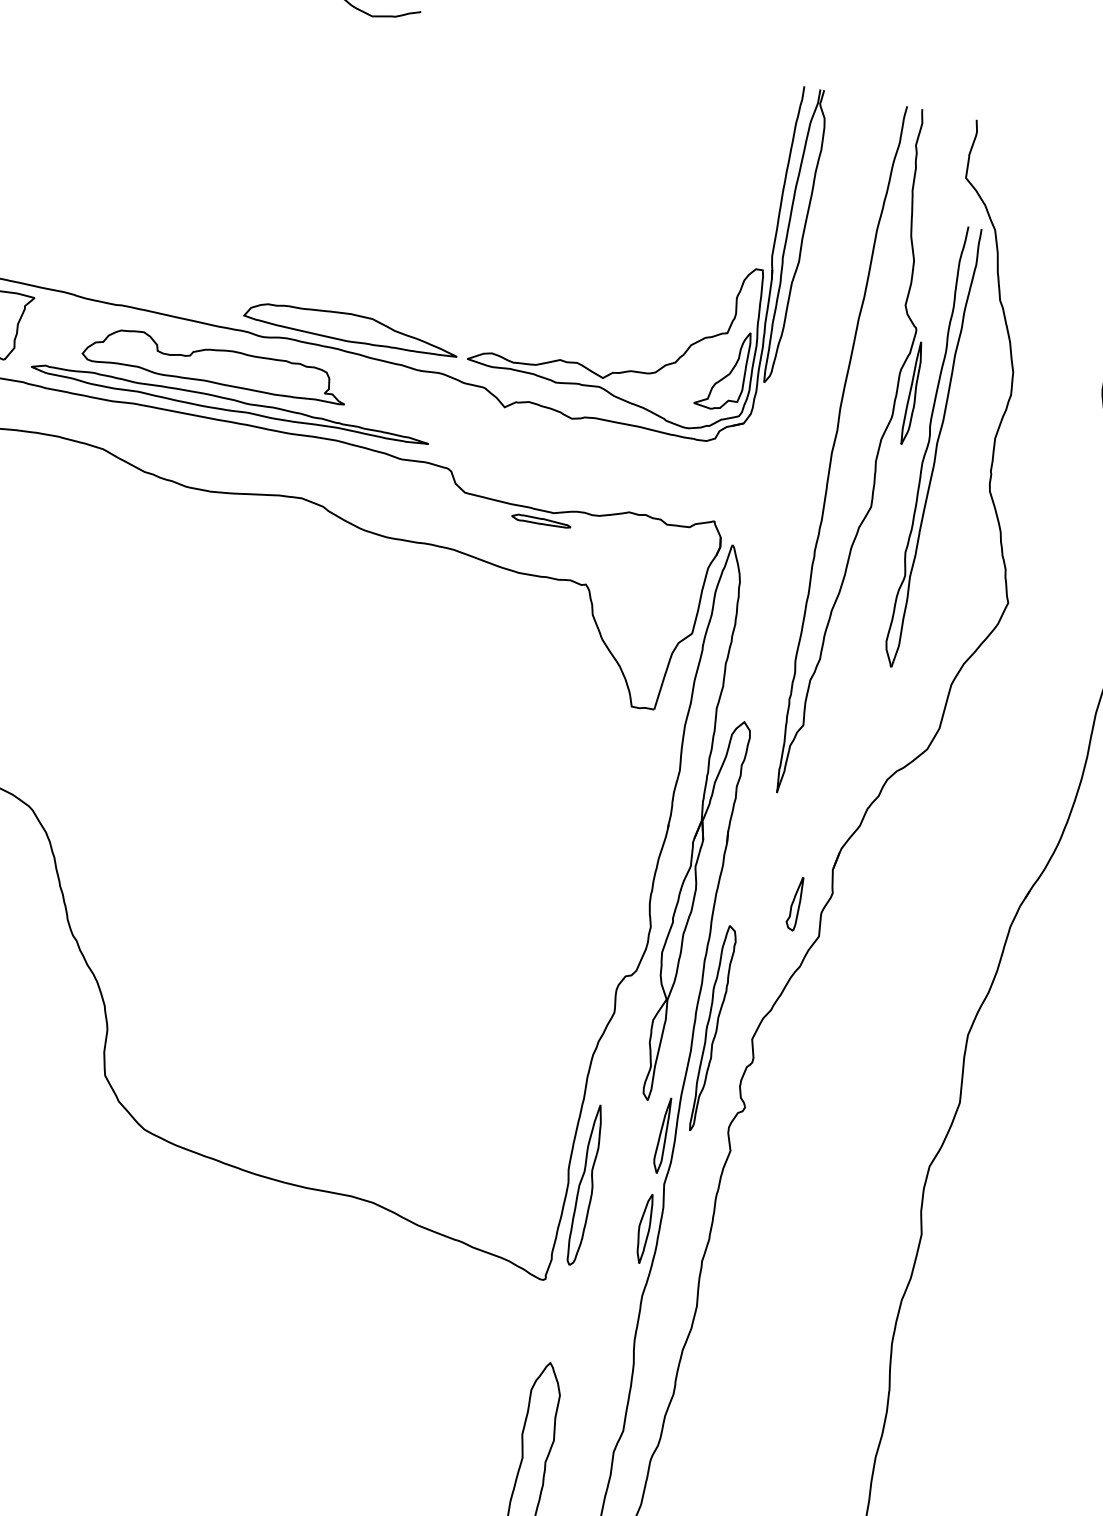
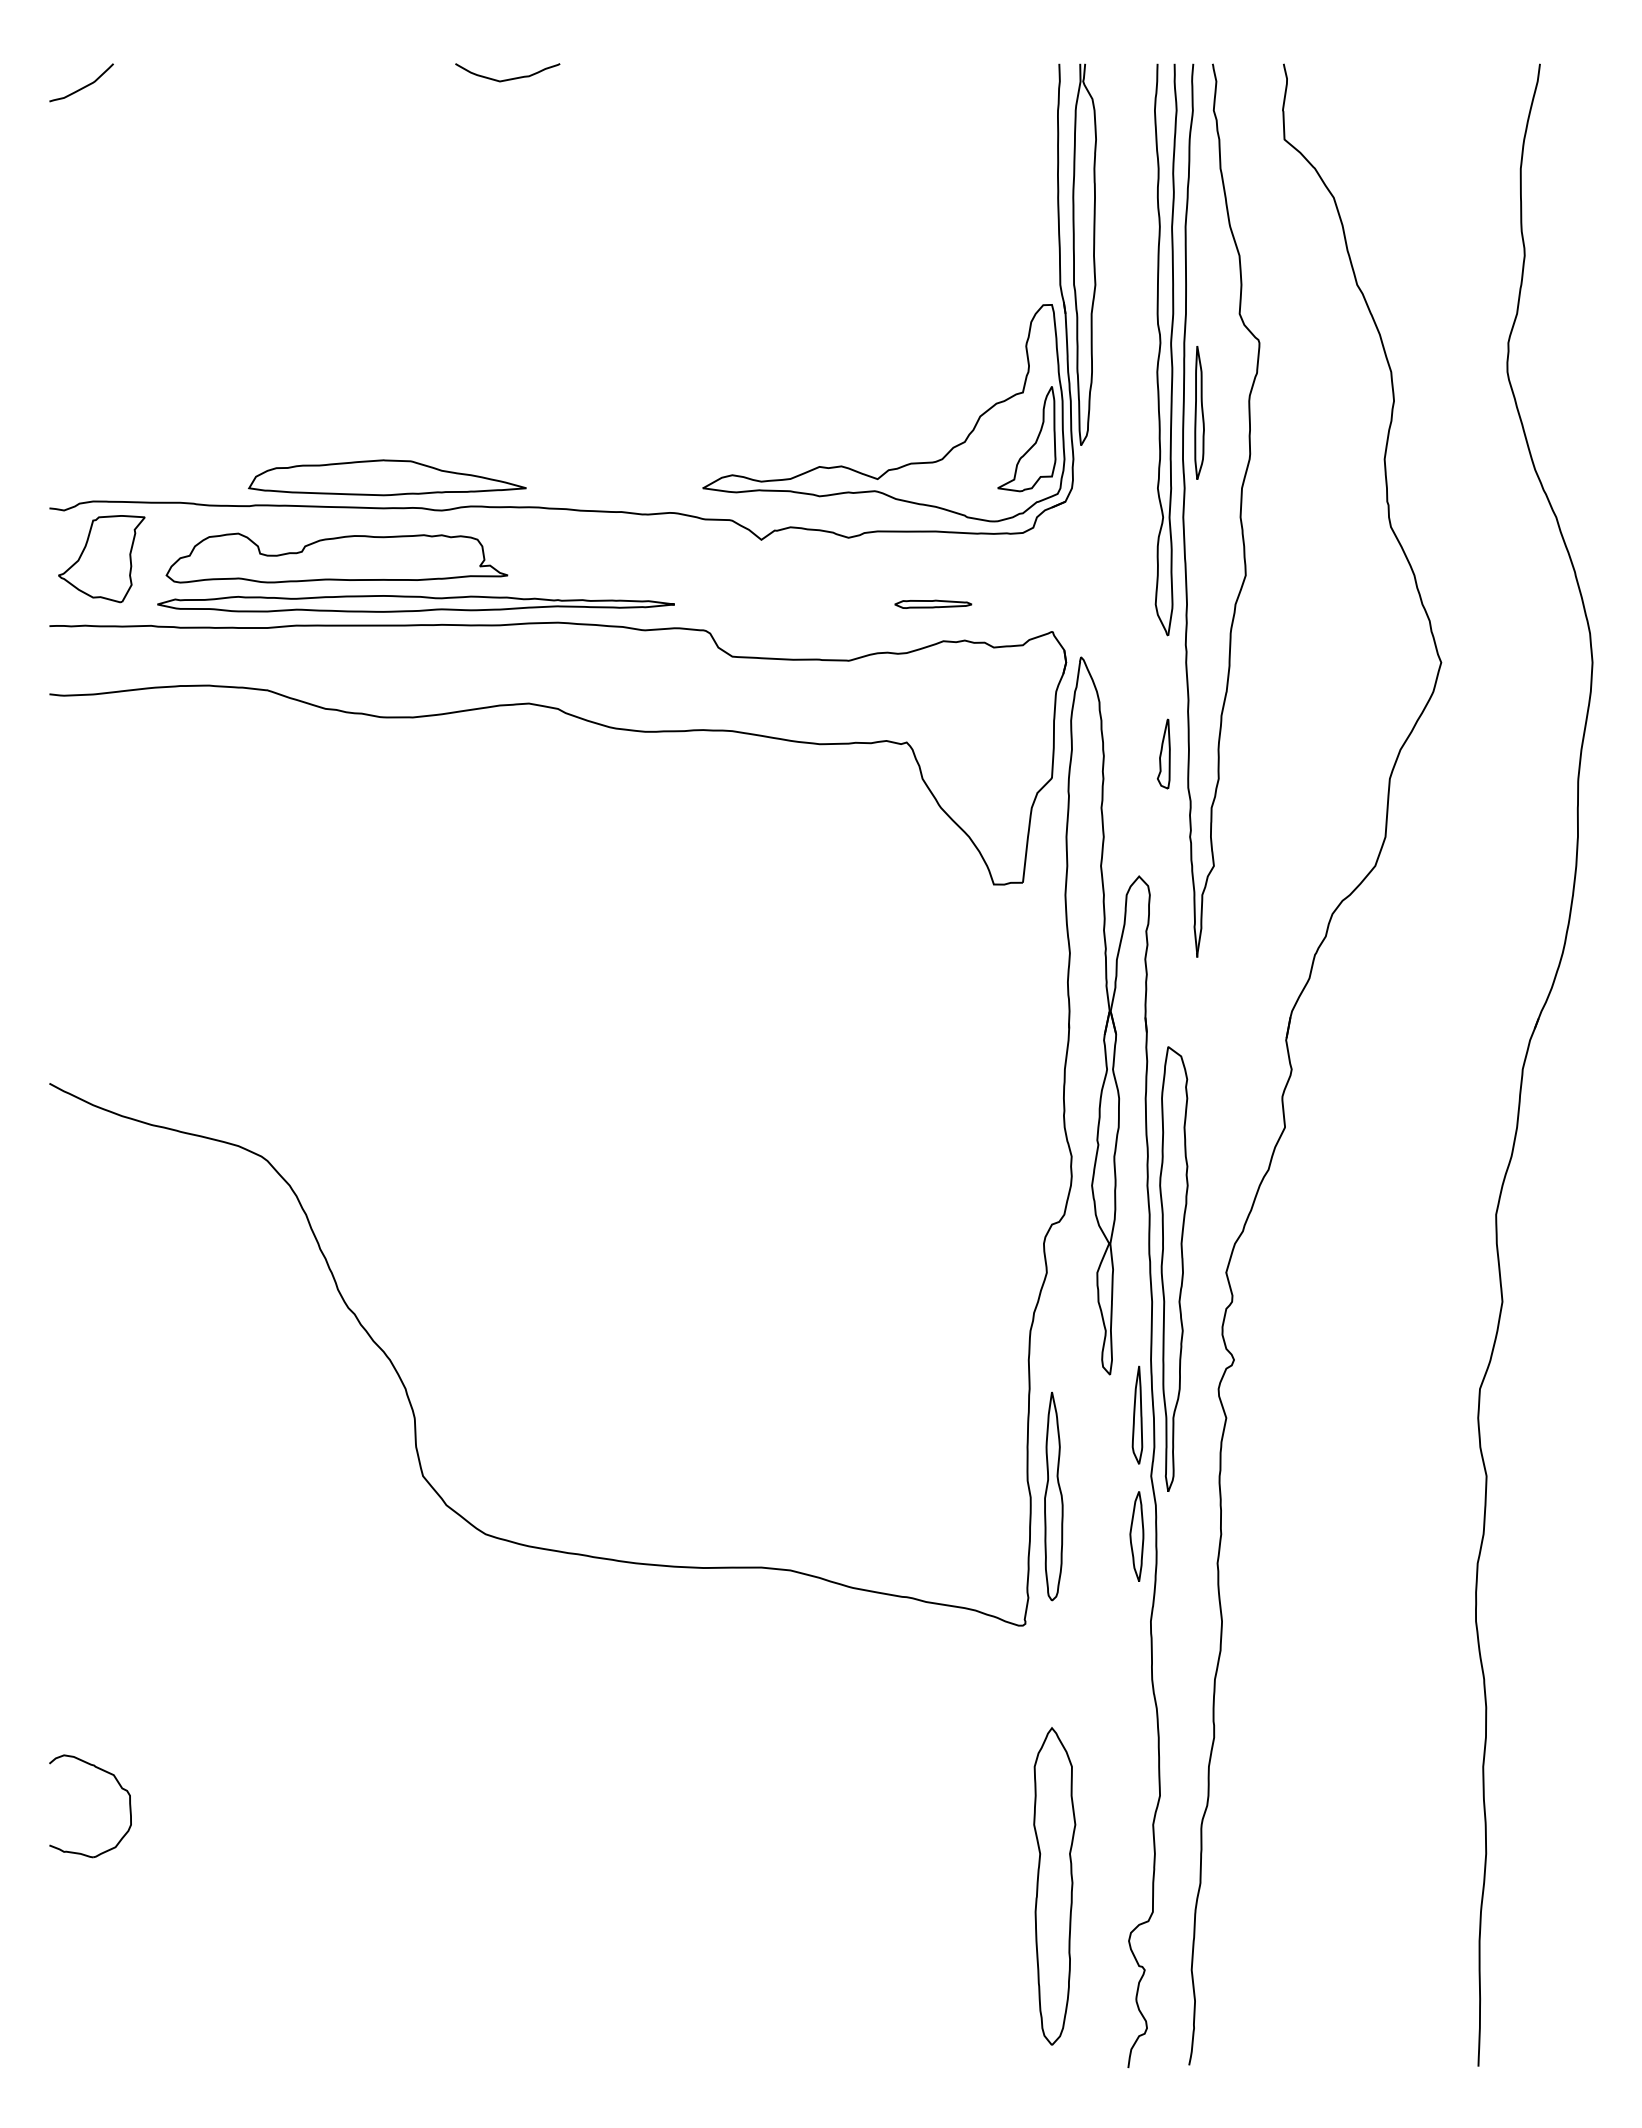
part: (352, 327) -> (387, 477), moved
part: (215, 365) -> (336, 557), moved
part: (913, 393) -> (1199, 412), moved
part: (932, 447) -> (1165, 349), moved
part: (541, 520) -> (933, 603), moved
part: (794, 903) -> (1163, 753), moved
part: (712, 1028) -> (1173, 1268), size x1.67

